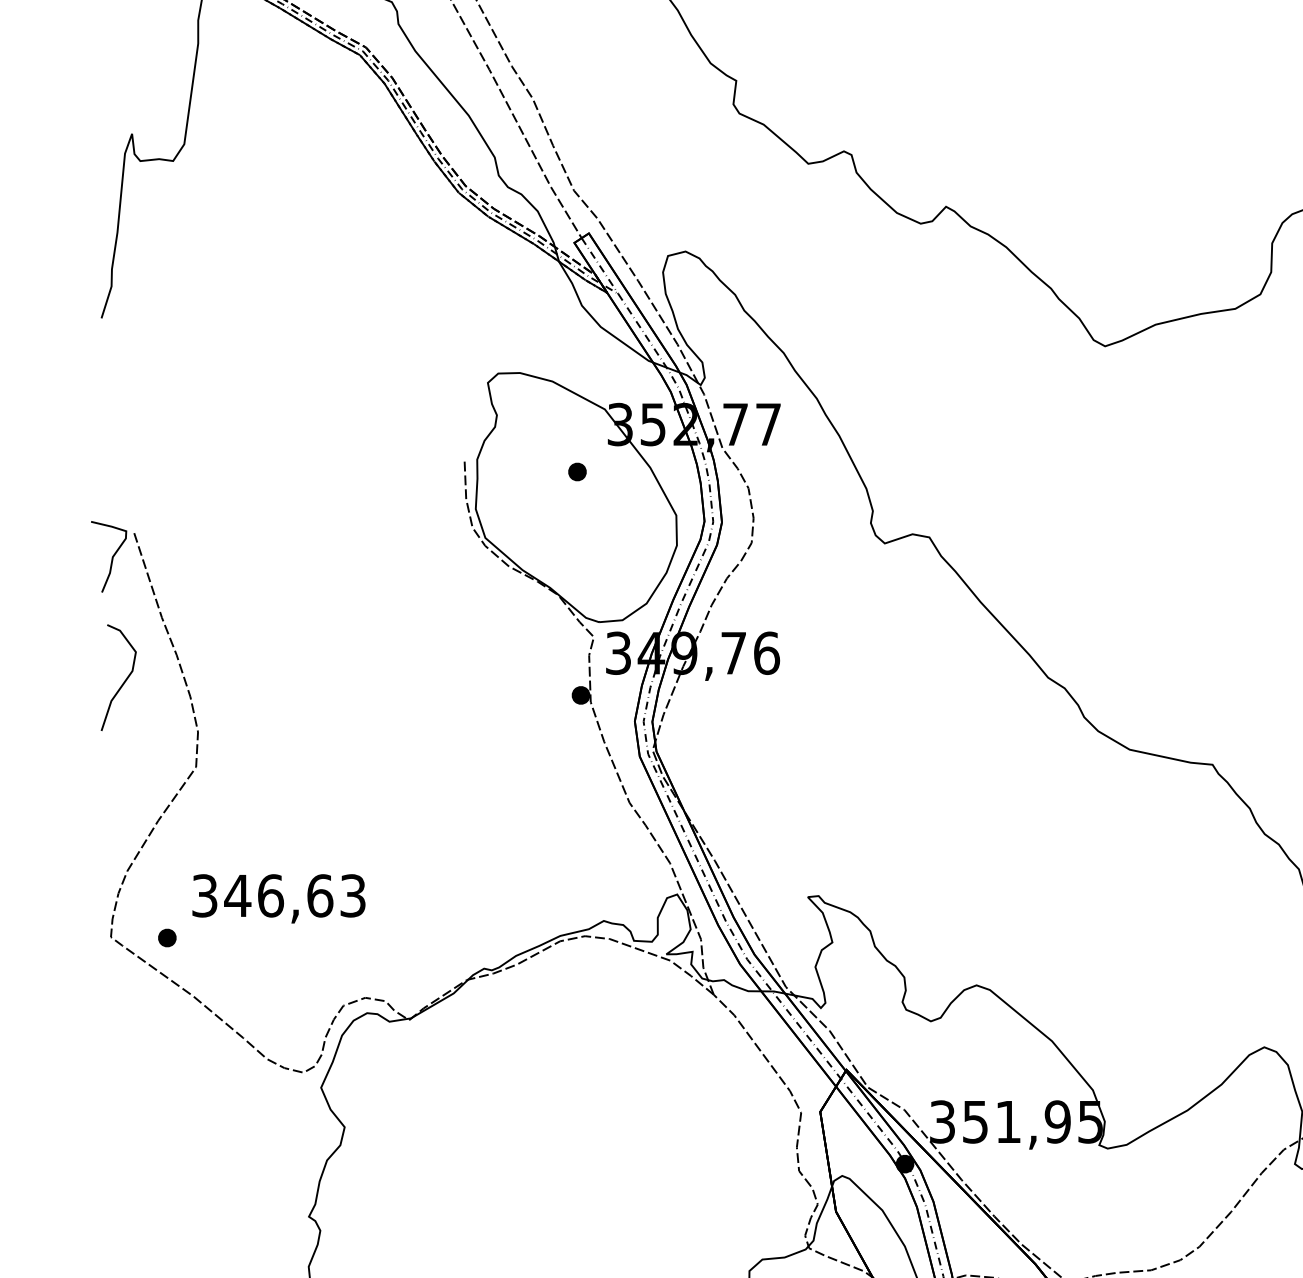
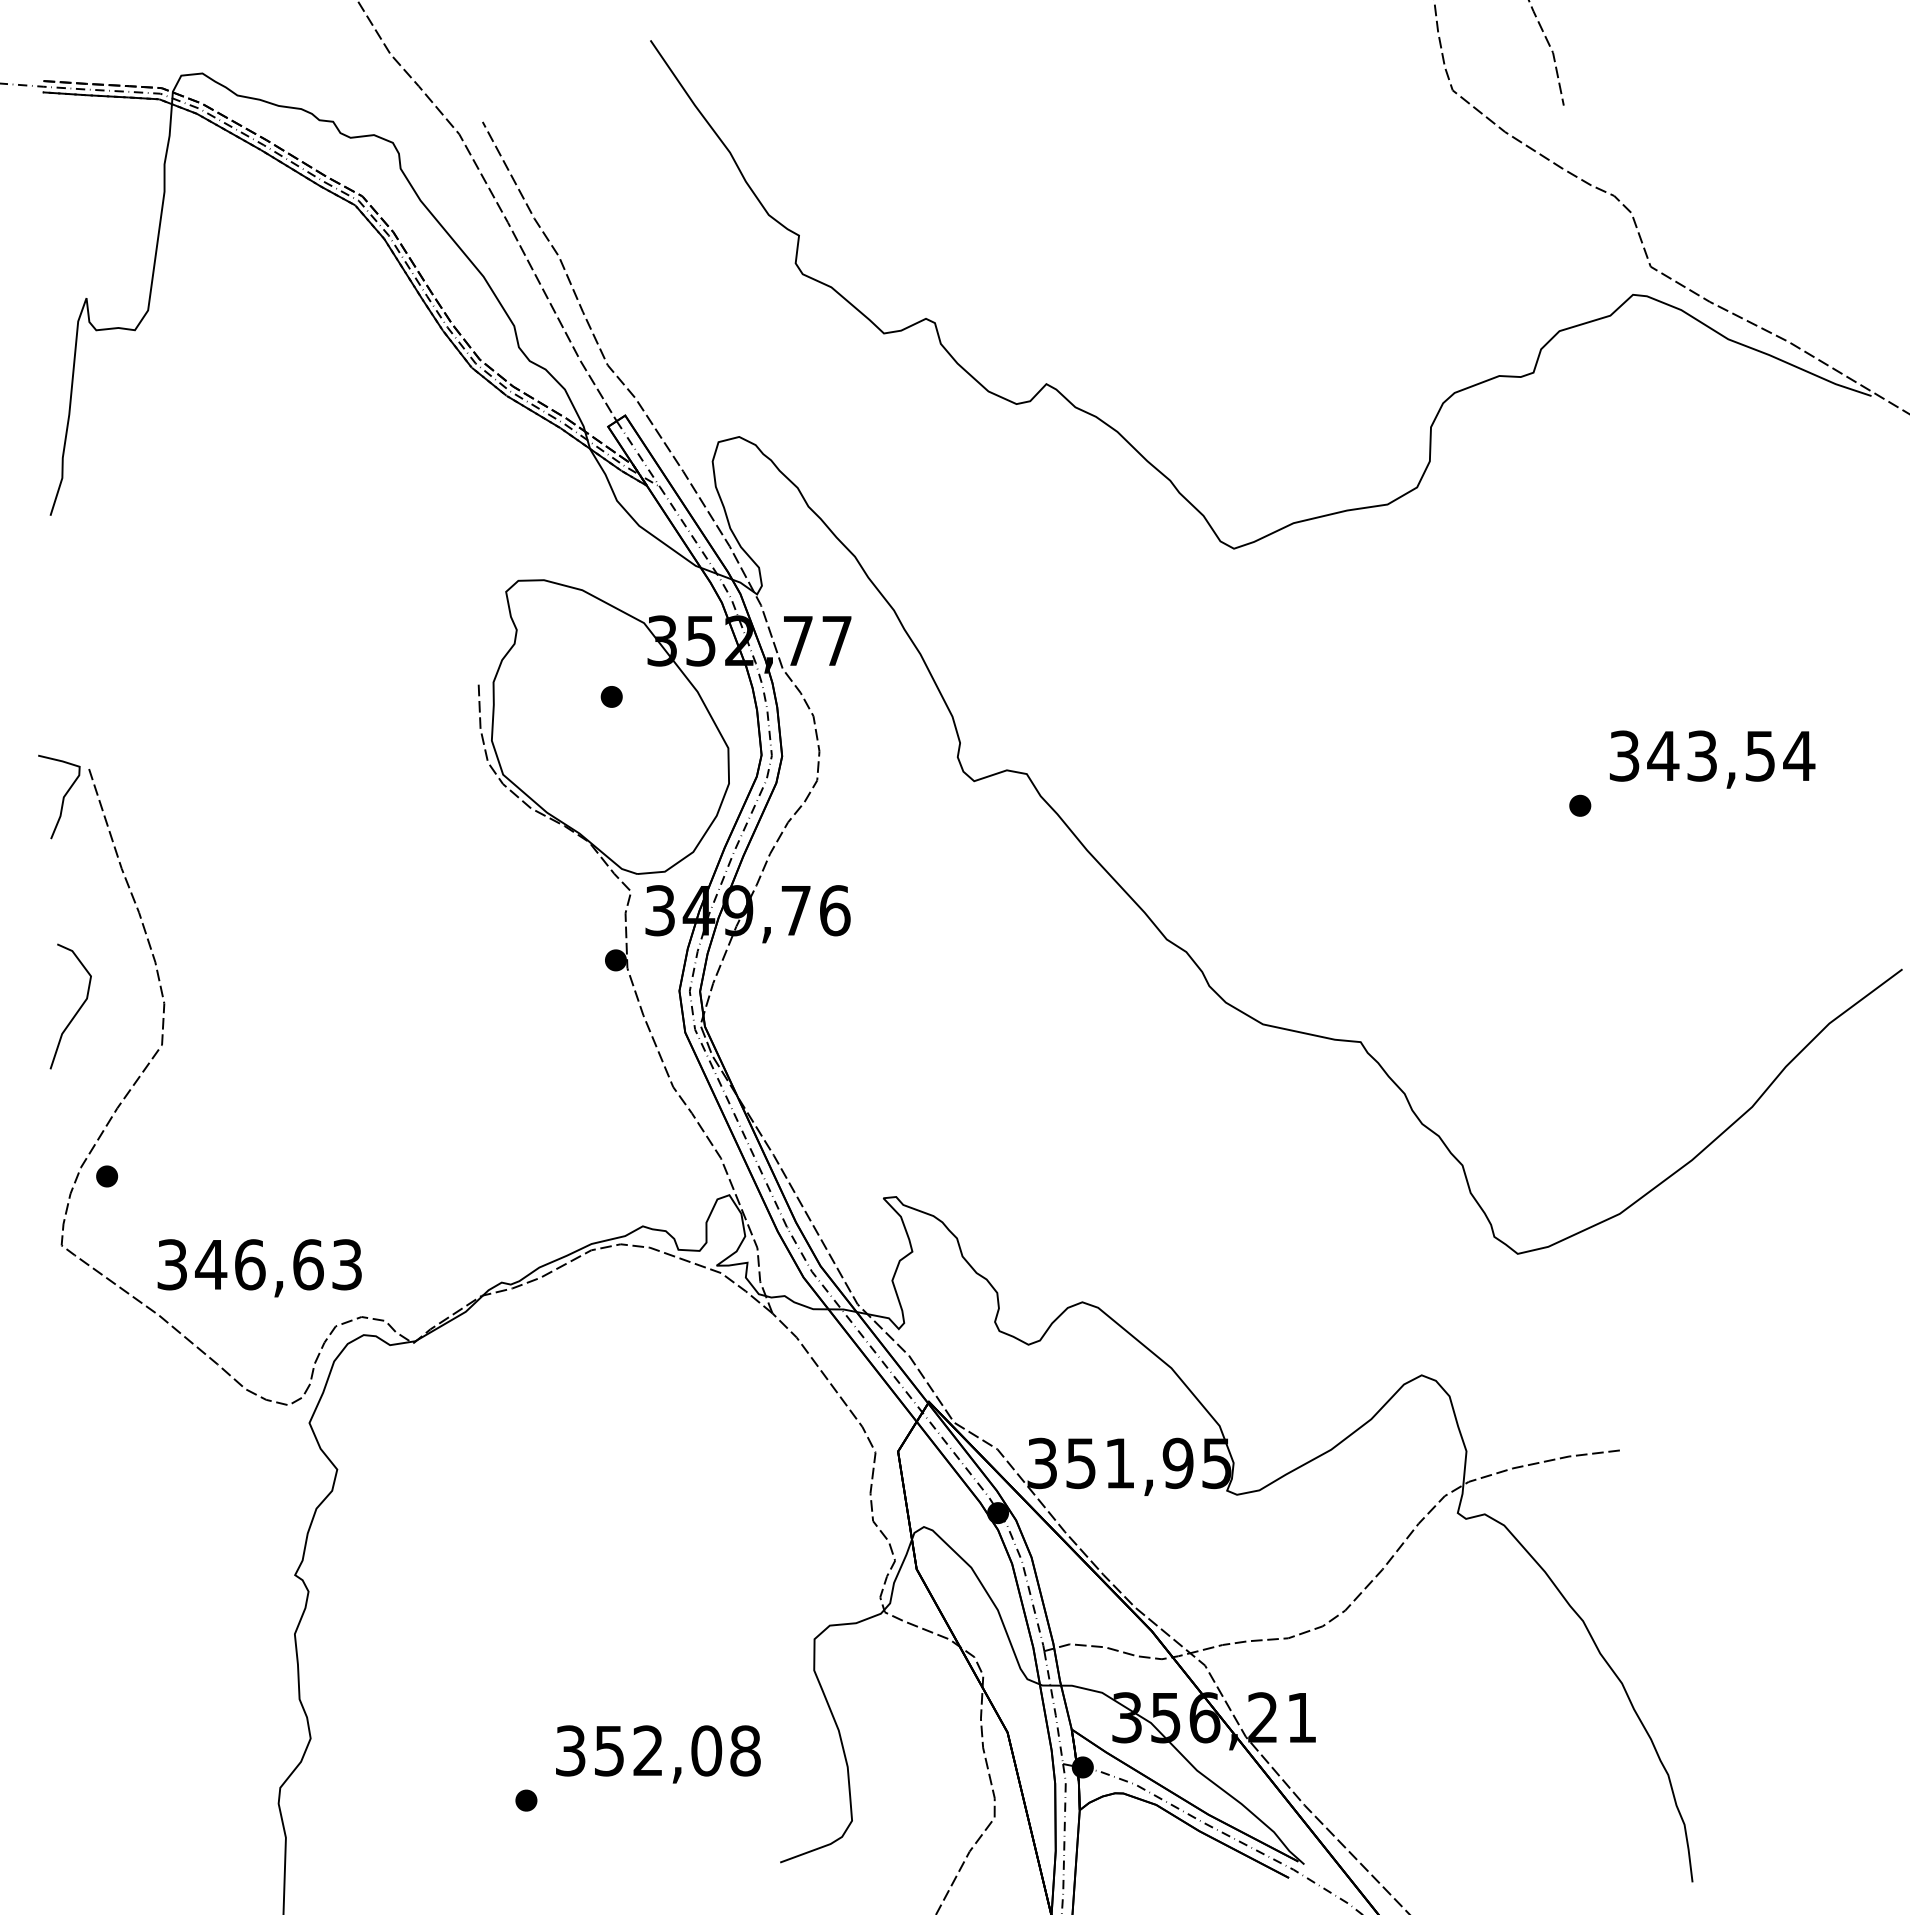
curve: (123, 681) -> (76, 1011), moved
text: (278, 899) -> (259, 1268), moved
part: (167, 938) -> (107, 1176), moved

